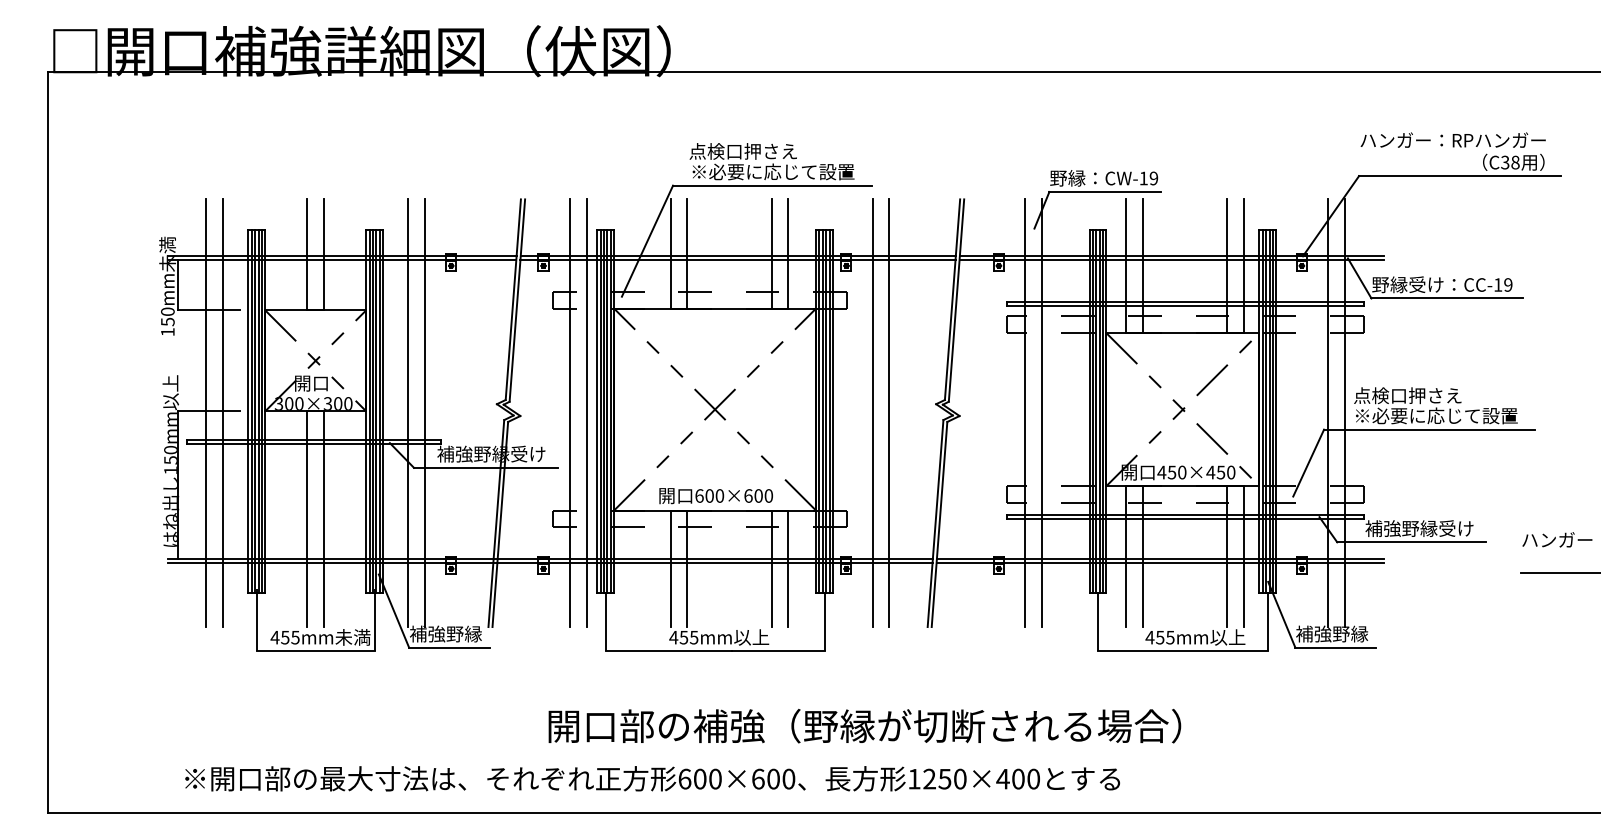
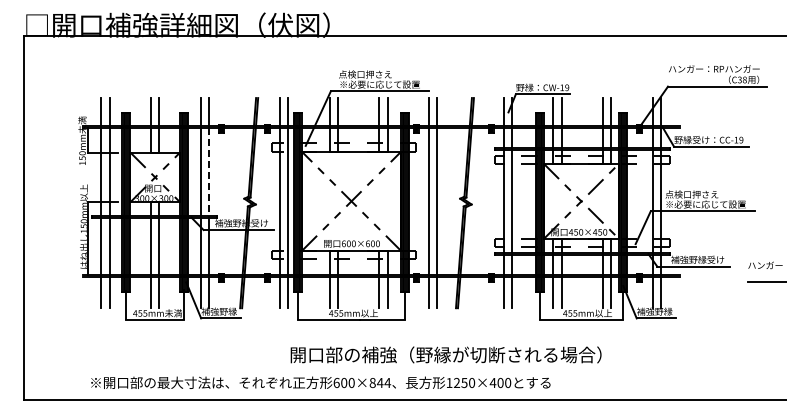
line: (424, 350) -> (208, 172), solid -> dashed
text: (863, 725) -> (445, 354), moved
text: (774, 778) -> (380, 382), 600×600 -> 600×844

